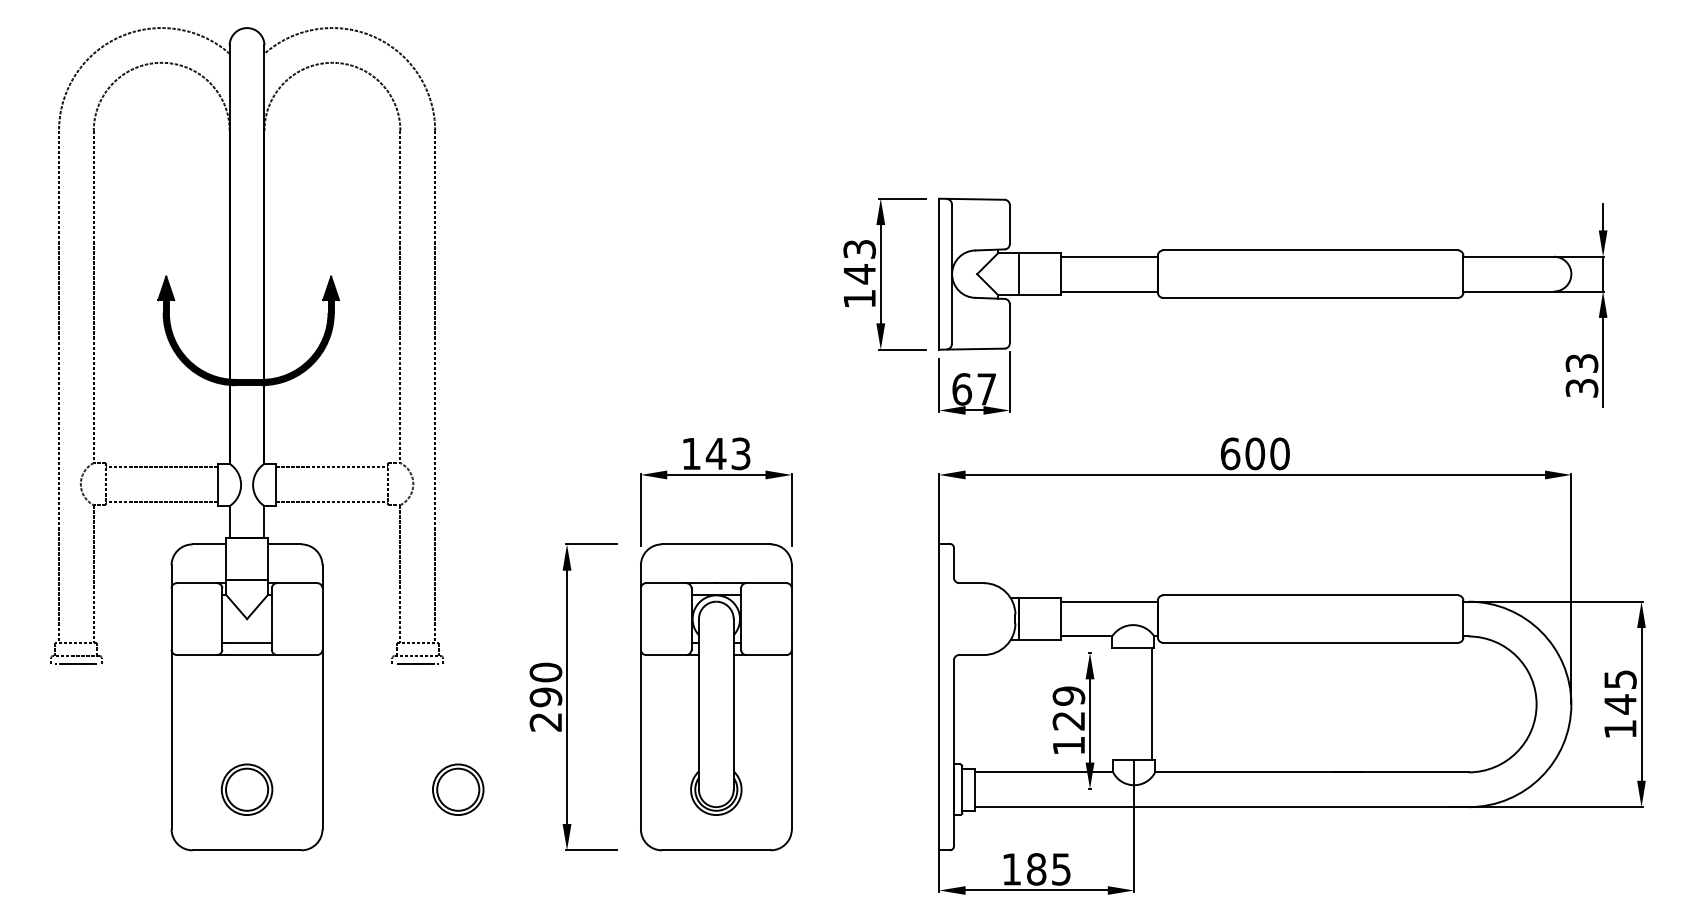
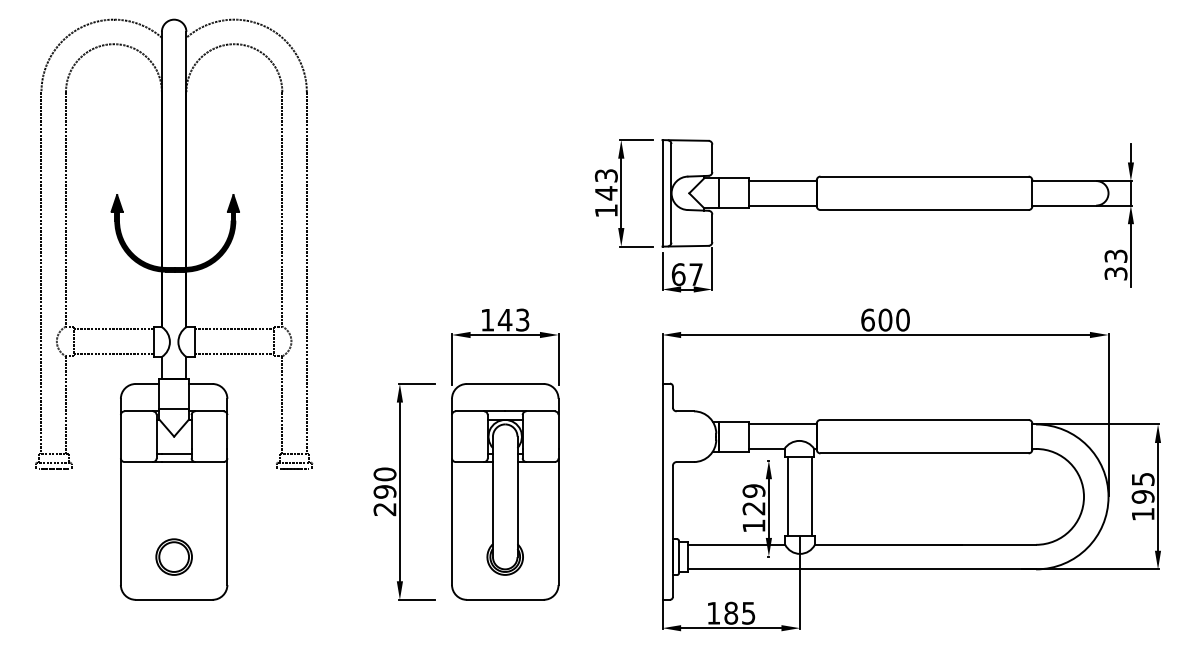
line: (1116, 703) -> (787, 496), added
text: (1619, 703) -> (1142, 496), 145 -> 195
part: (457, 788) -> (322, 556), removed

